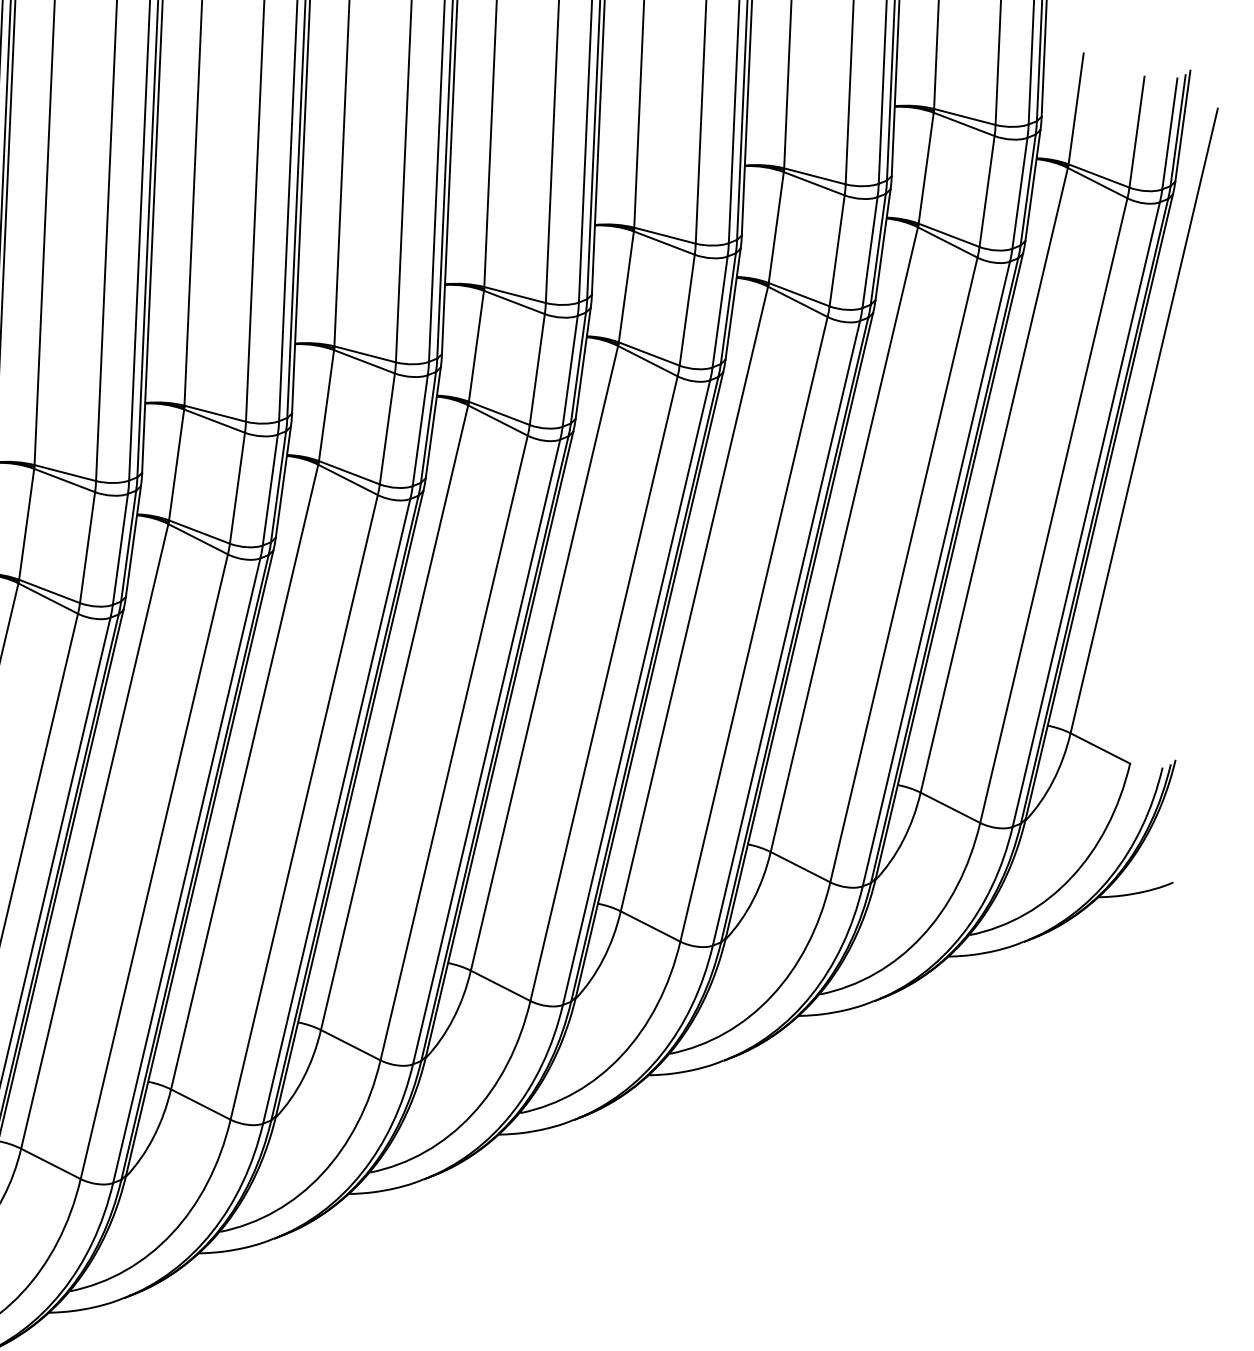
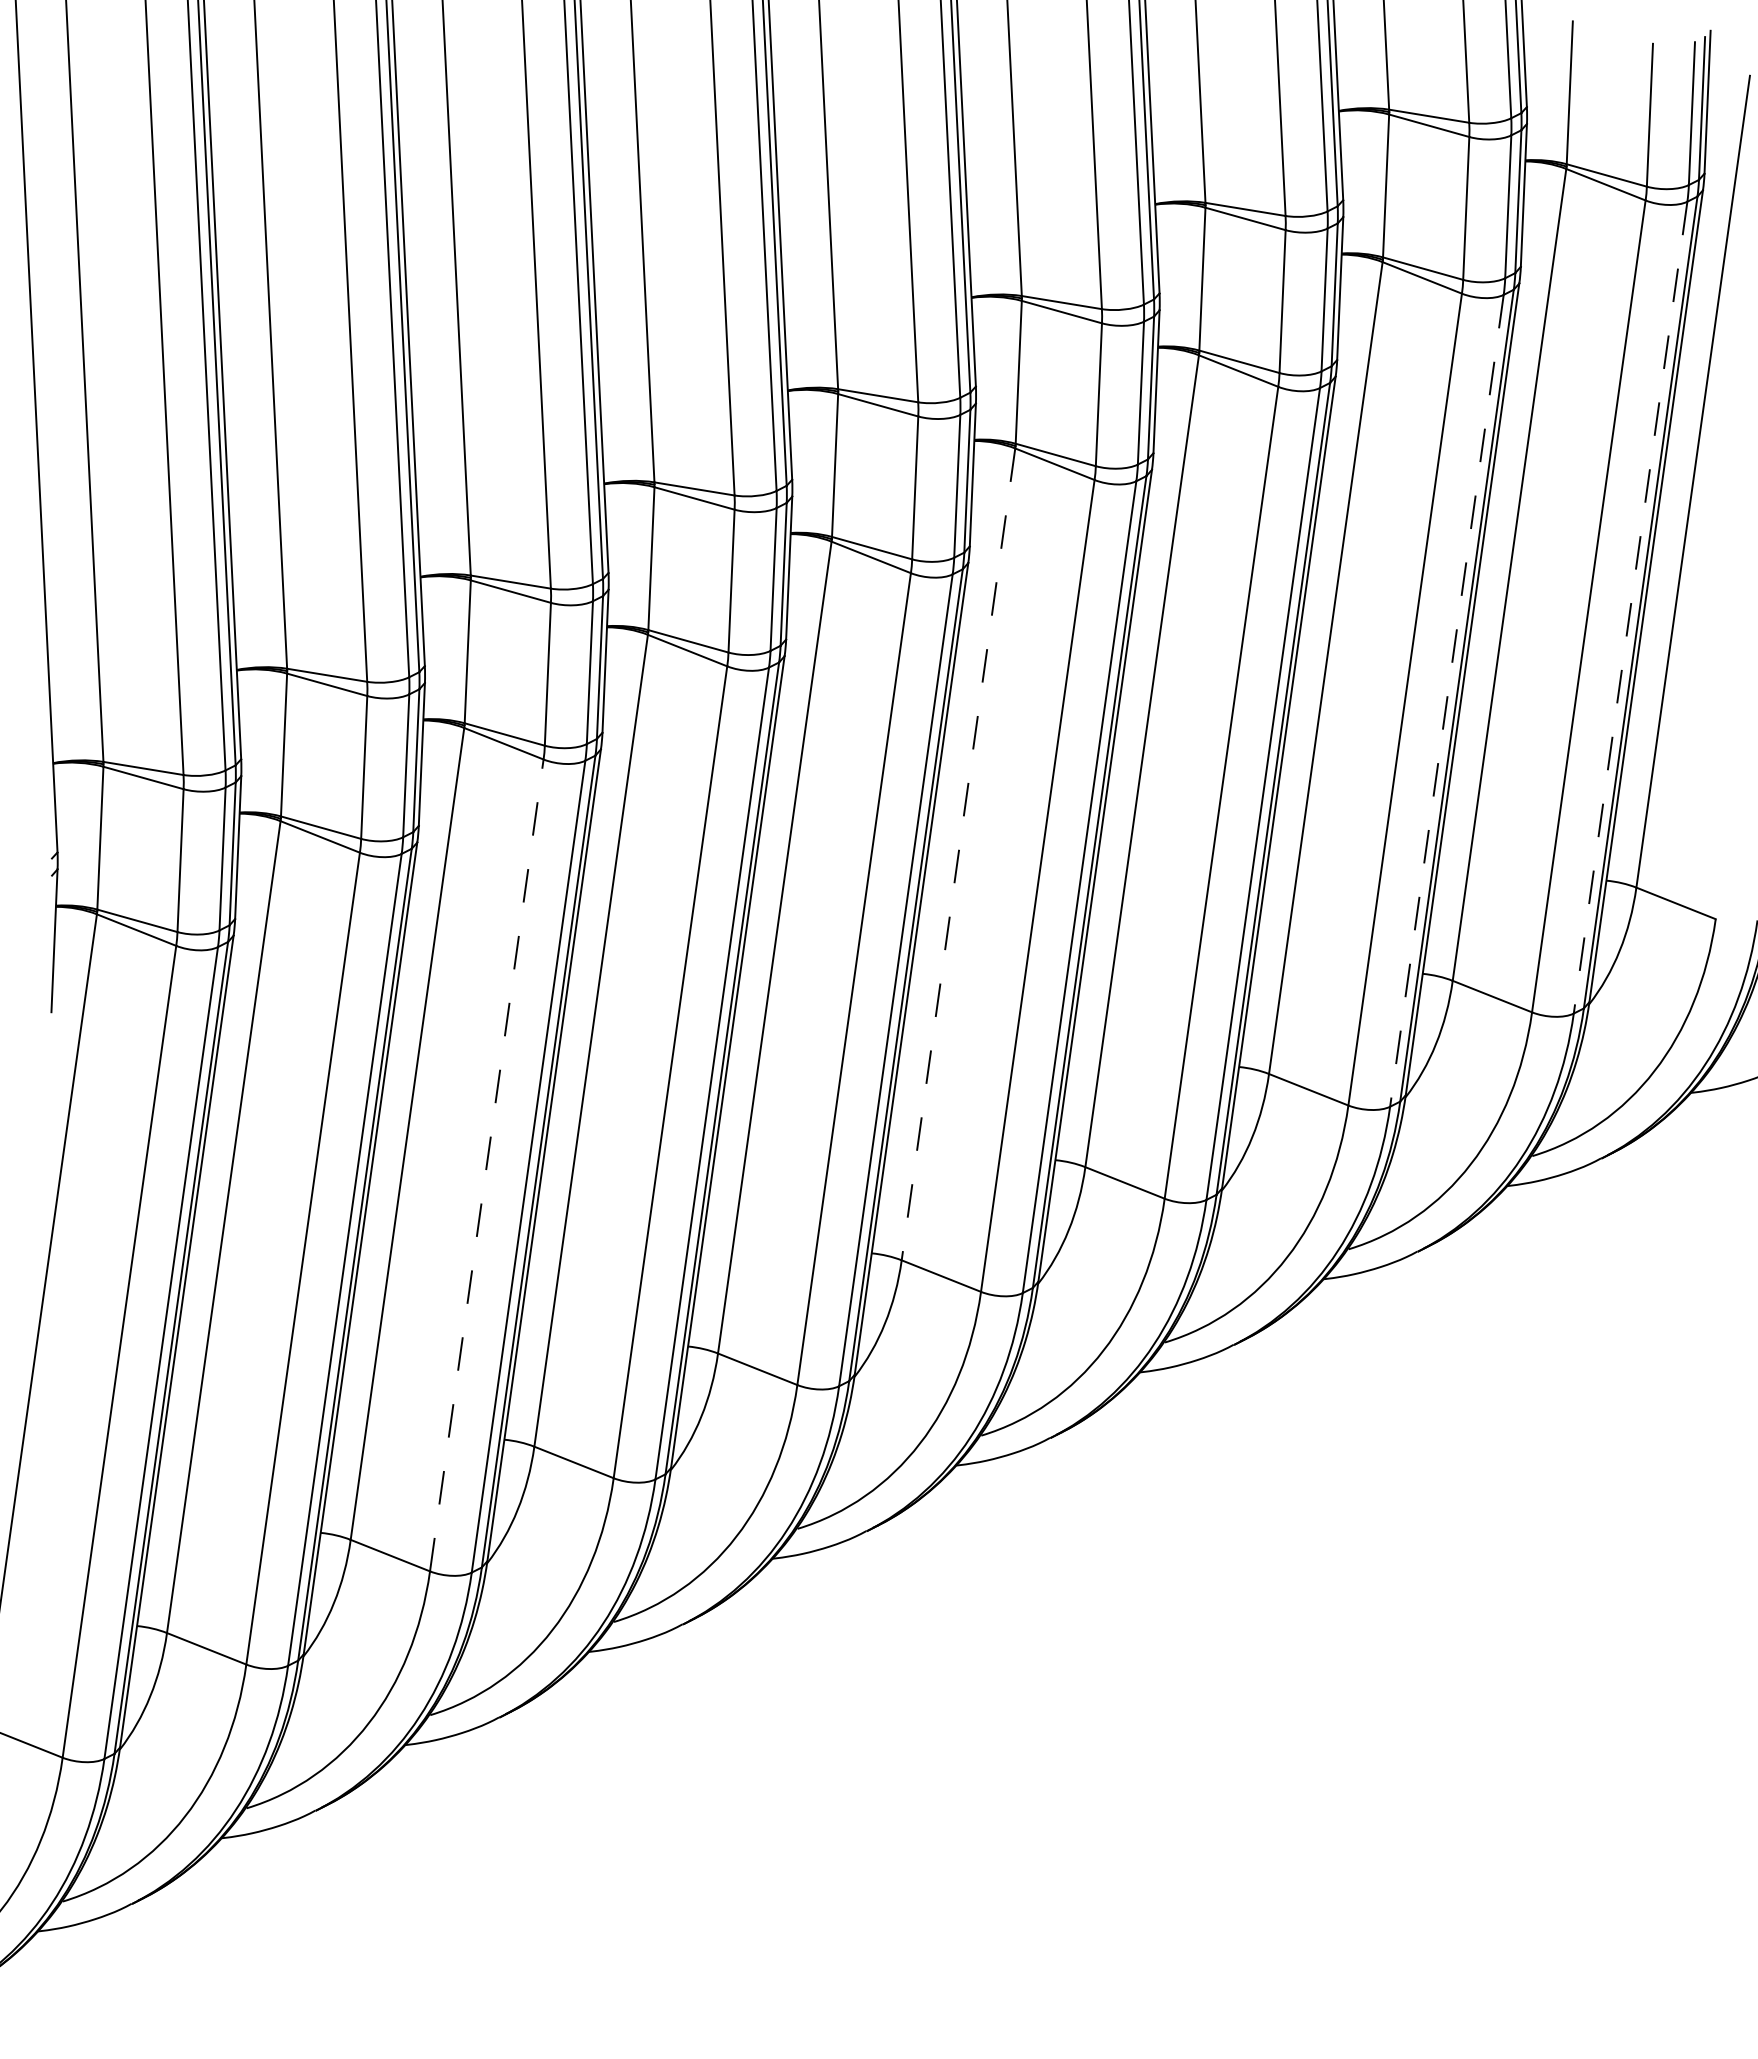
line: (1086, 514) -> (1630, 607), solid -> dashed
line: (936, 573) -> (1446, 700), solid -> dashed
line: (544, 658) -> (958, 854), solid -> dashed
line: (154, 866) -> (486, 1165), solid -> dashed

